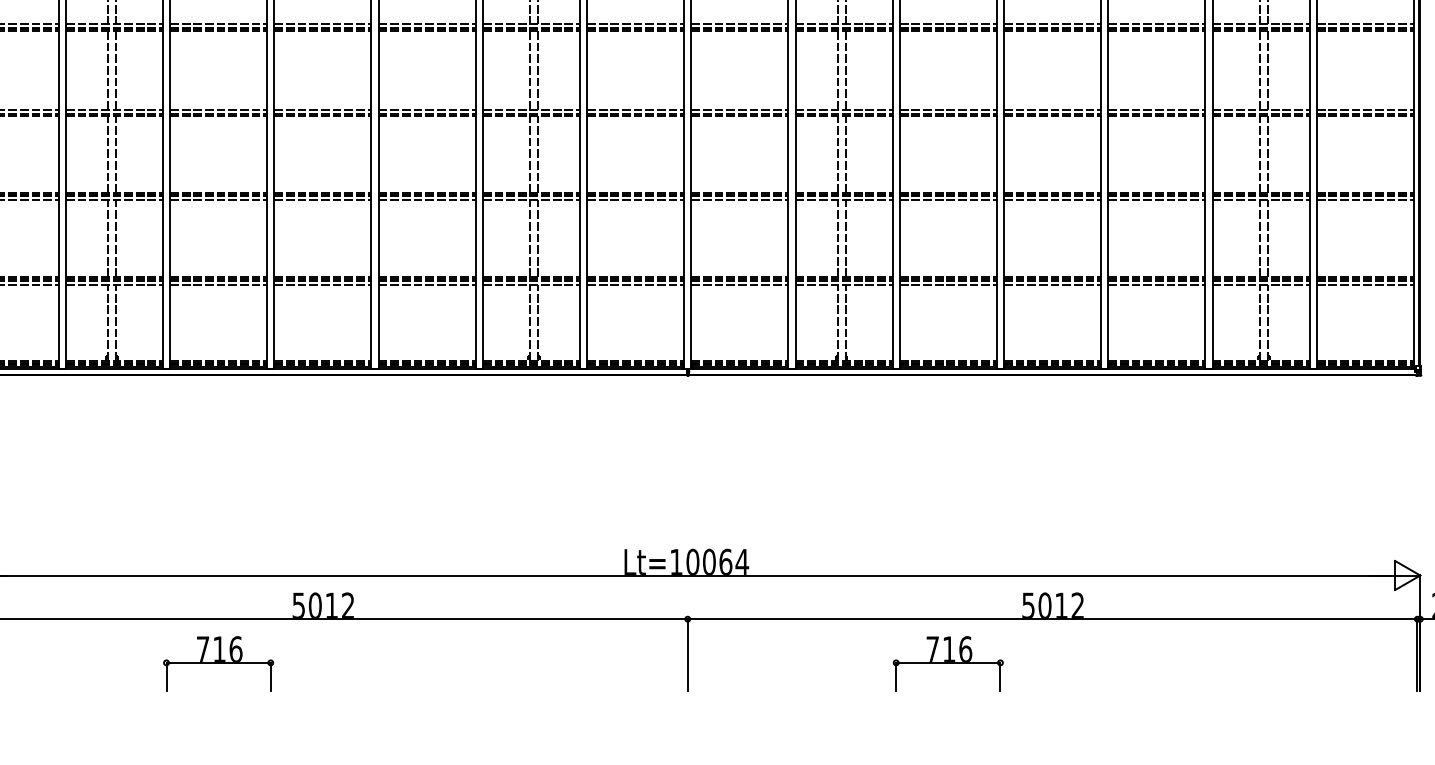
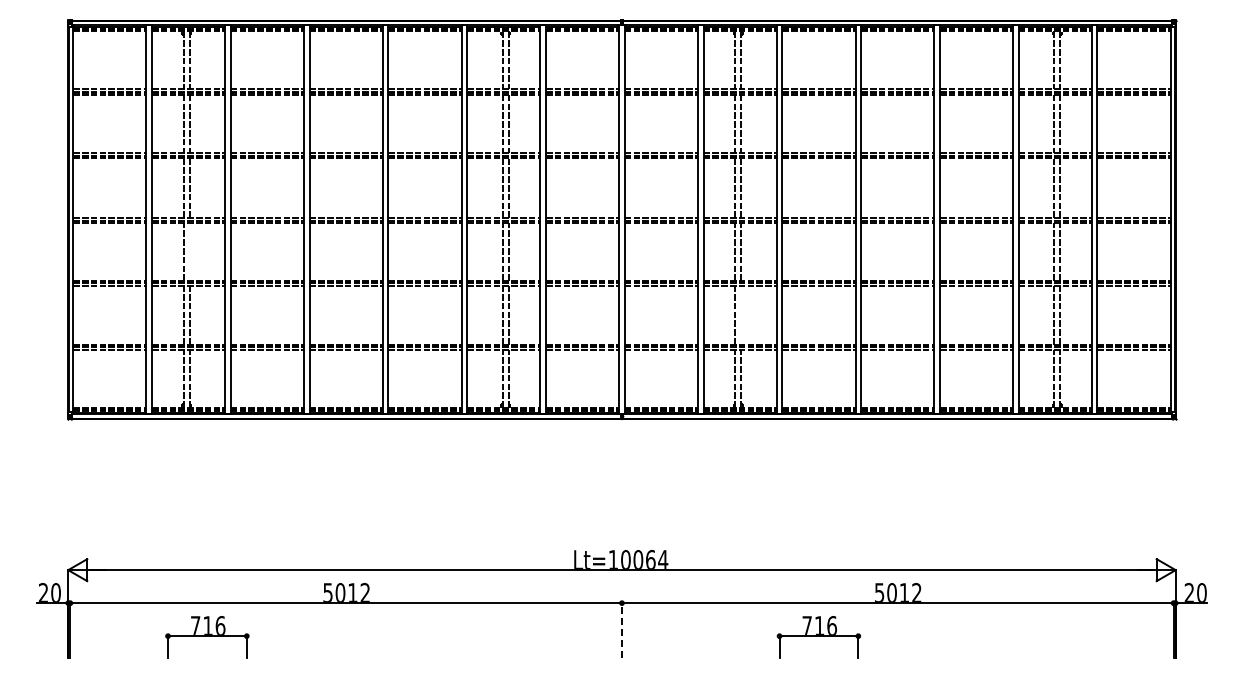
line: (115, 153) -> (189, 251), removed
line: (845, 238) -> (741, 315), removed
line: (687, 654) -> (621, 629), solid -> dashed
part: (218, 664) -> (207, 637), moved

